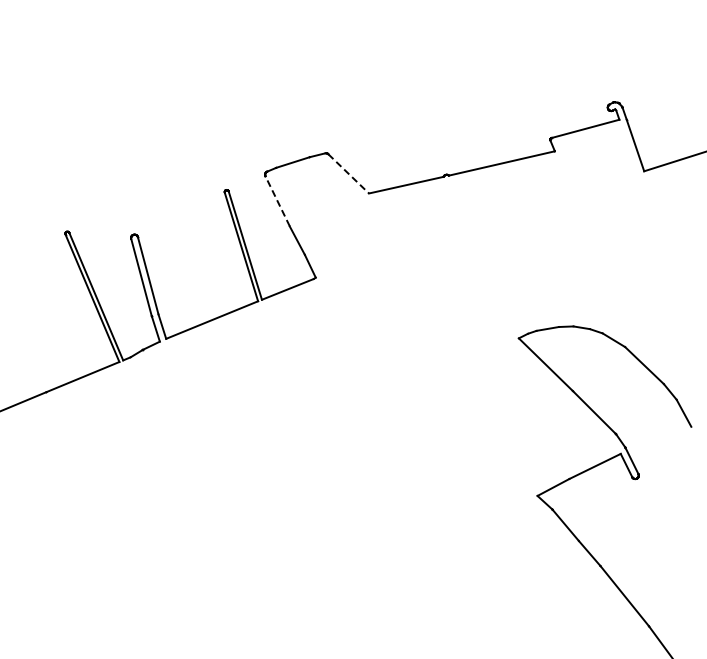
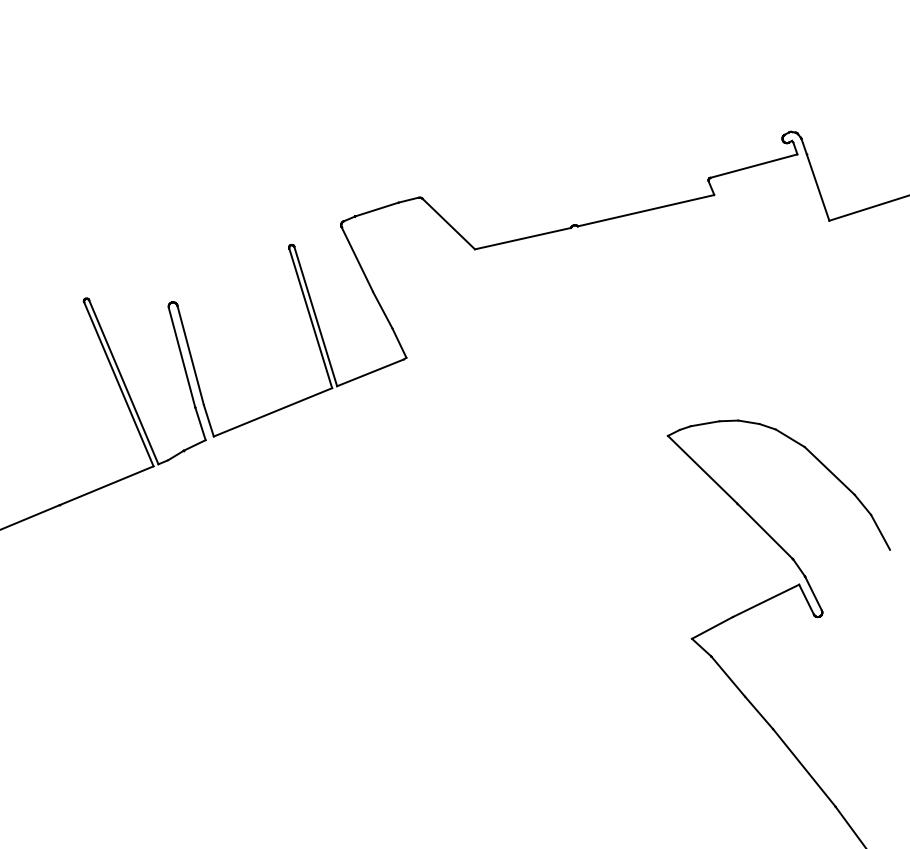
line: (349, 174) -> (449, 224), dashed -> solid
line: (277, 201) -> (357, 259), dashed -> solid

